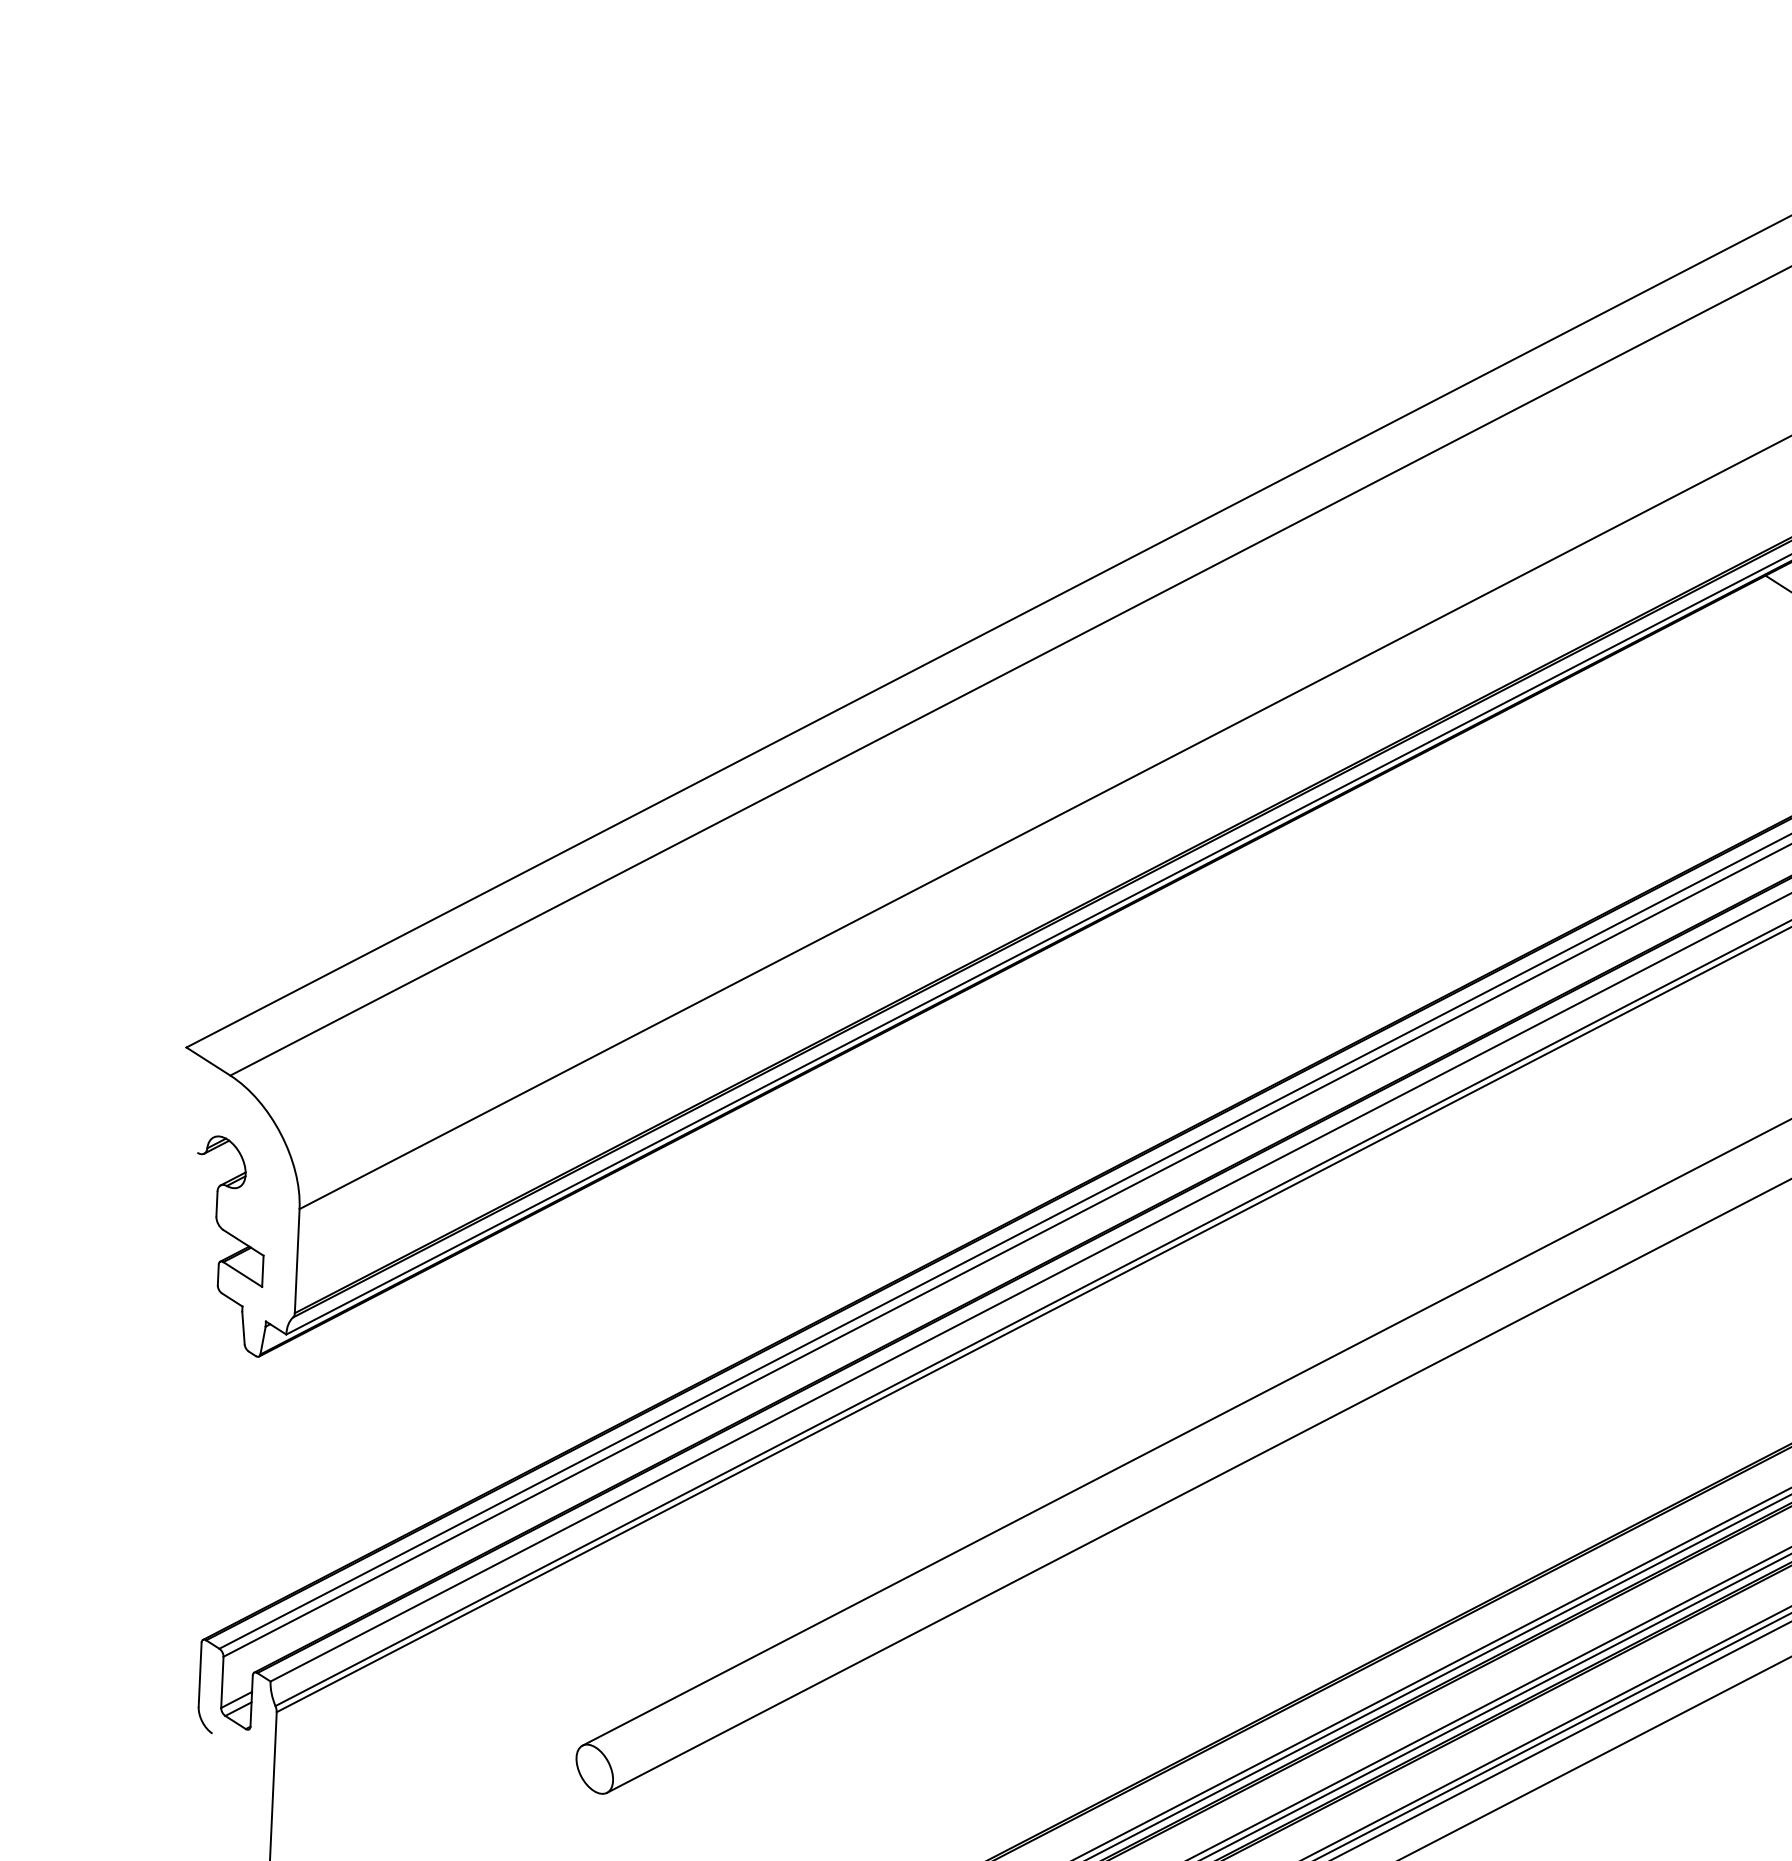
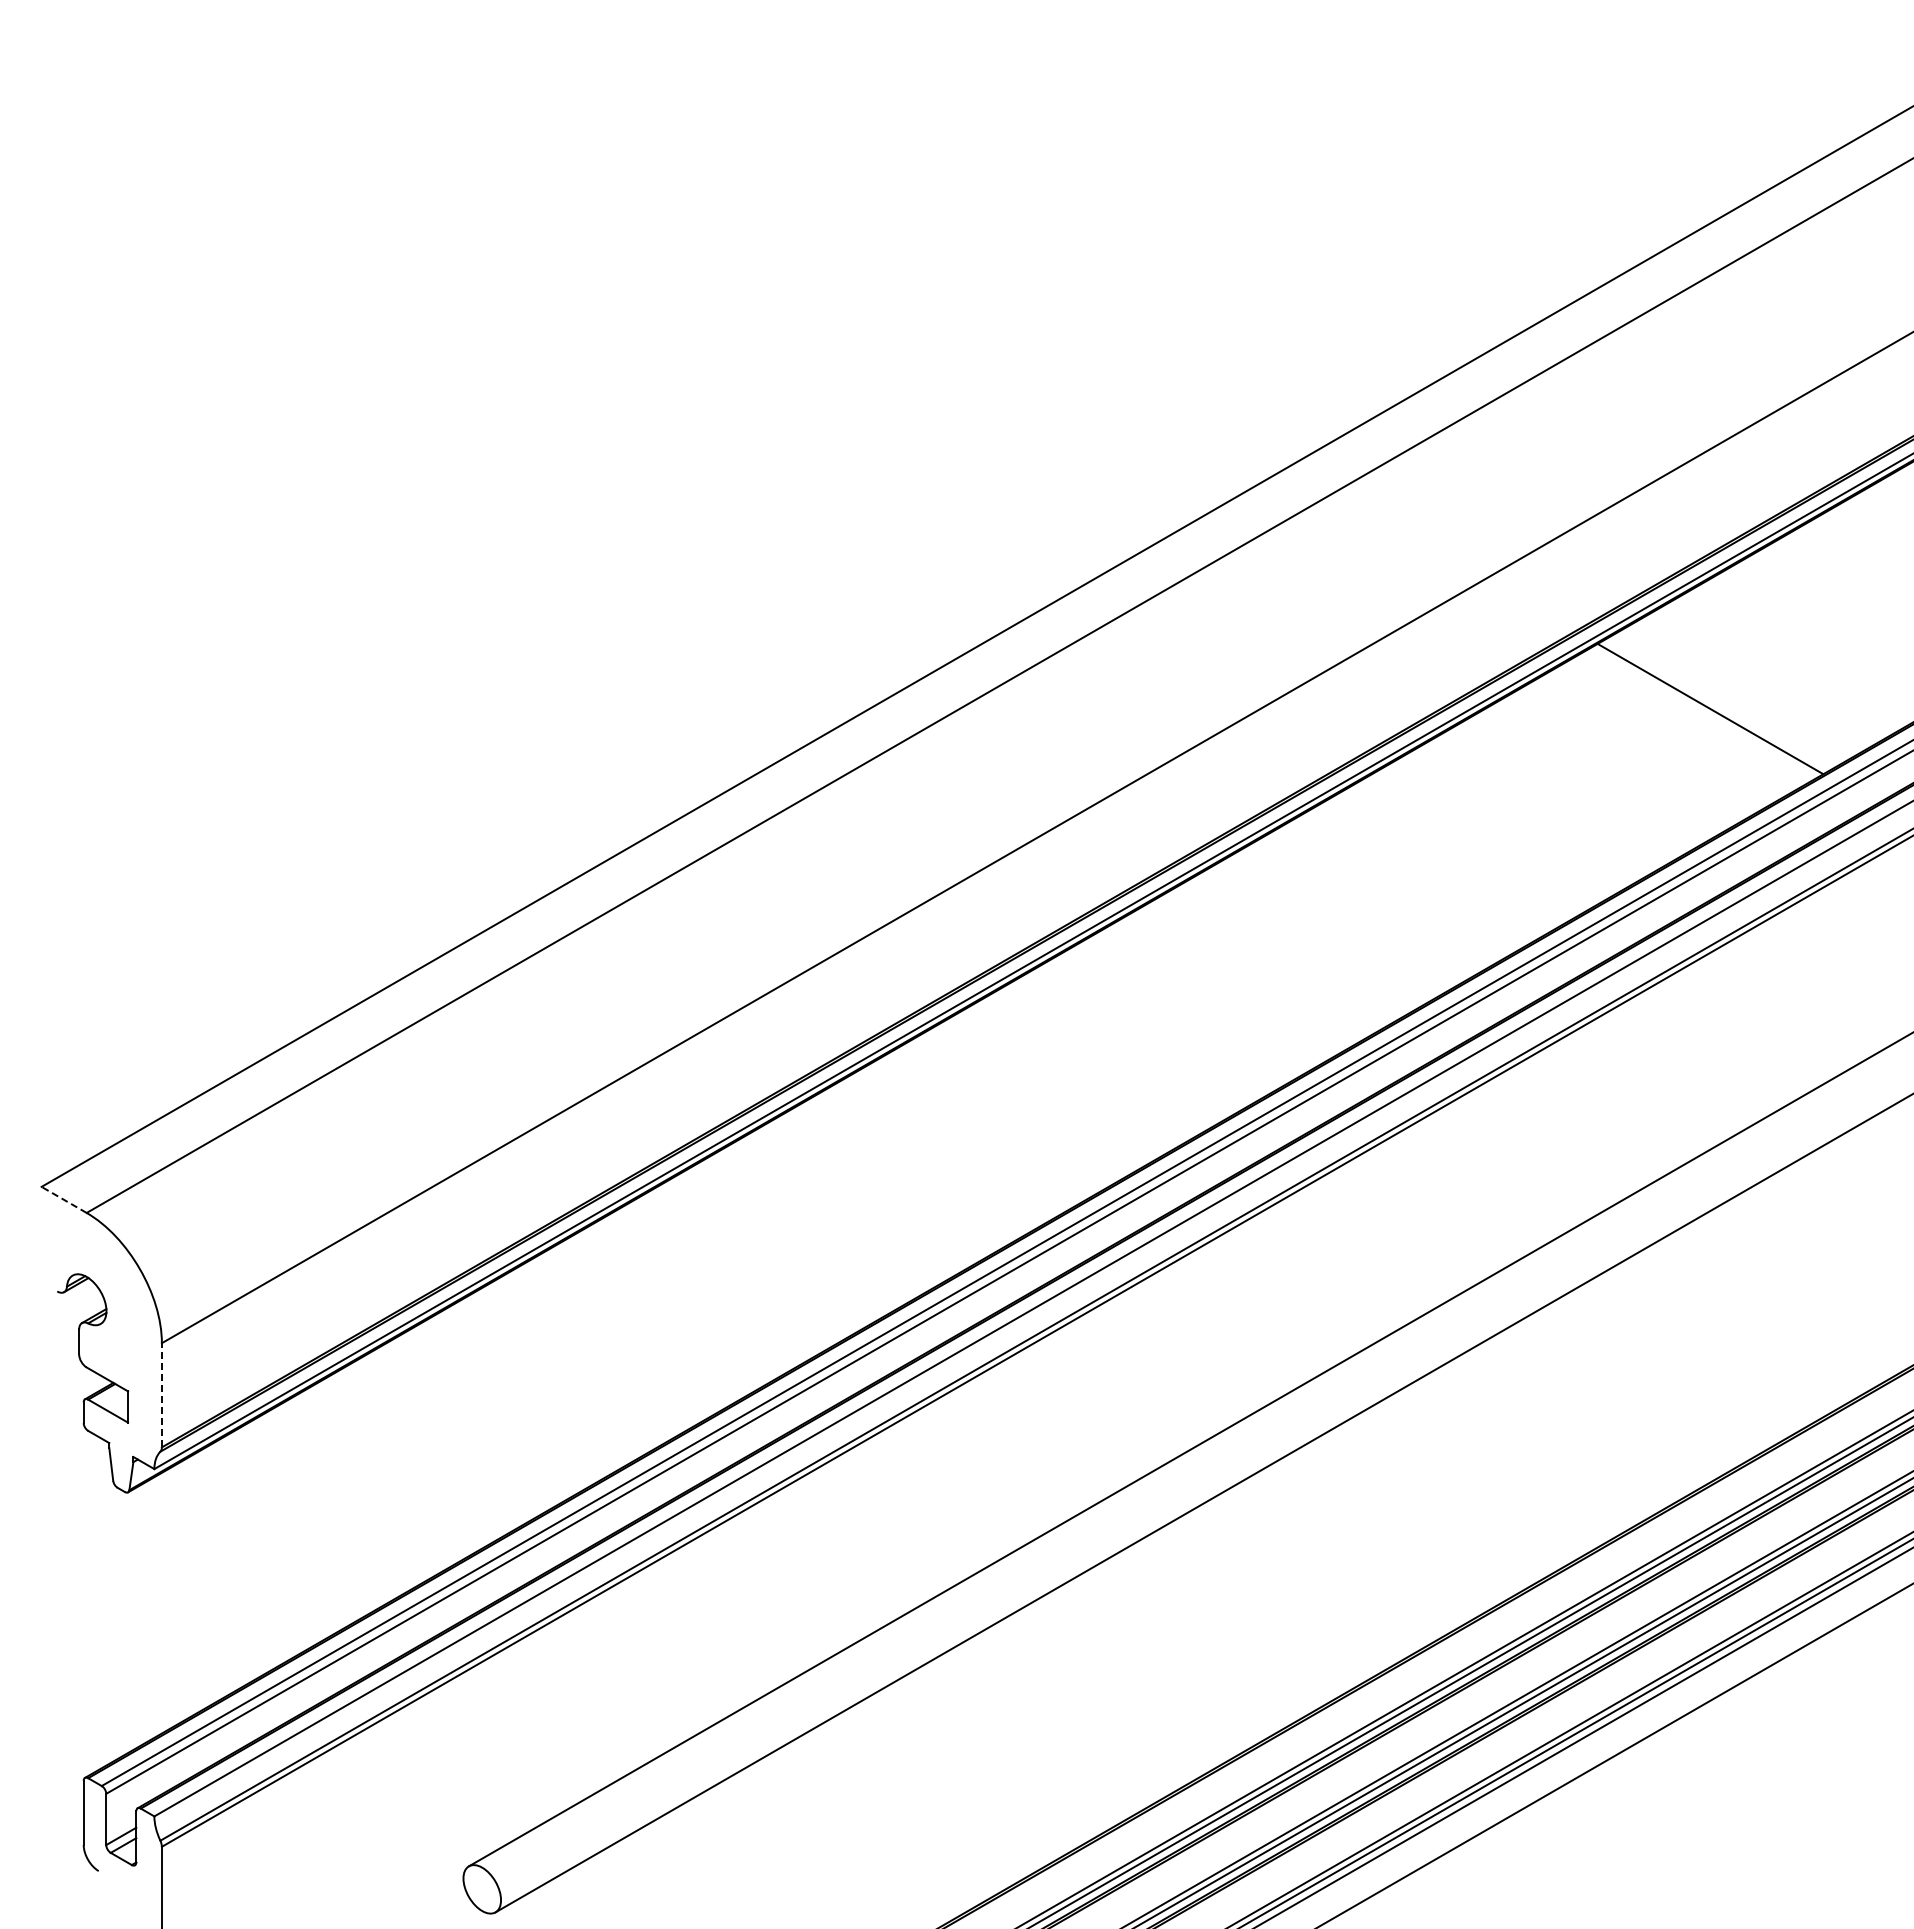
line: (207, 1061) -> (63, 1199), solid -> dashed
line: (296, 1260) -> (161, 1394), solid -> dashed

